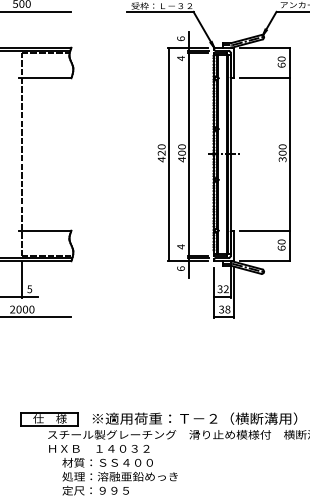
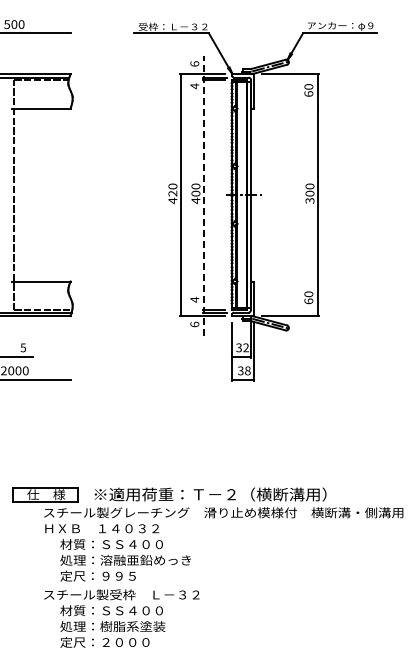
line: (264, 78) -> (289, 108), removed
line: (188, 154) -> (203, 195), solid -> dashed
line: (264, 230) -> (289, 281), removed
line: (21, 280) -> (14, 337), removed

